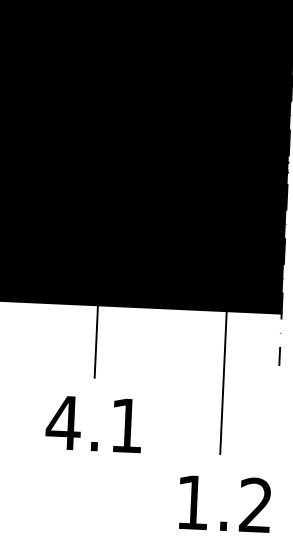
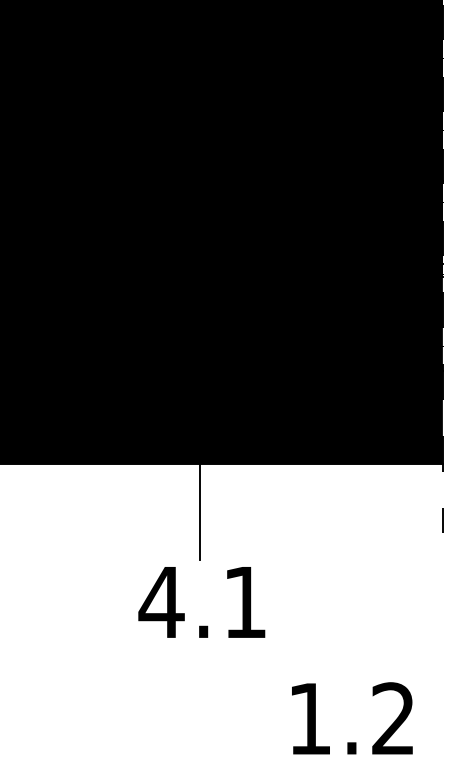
line: (224, 374) -> (370, 547), removed
text: (93, 424) -> (201, 602), moved
text: (225, 503) -> (352, 718), moved

